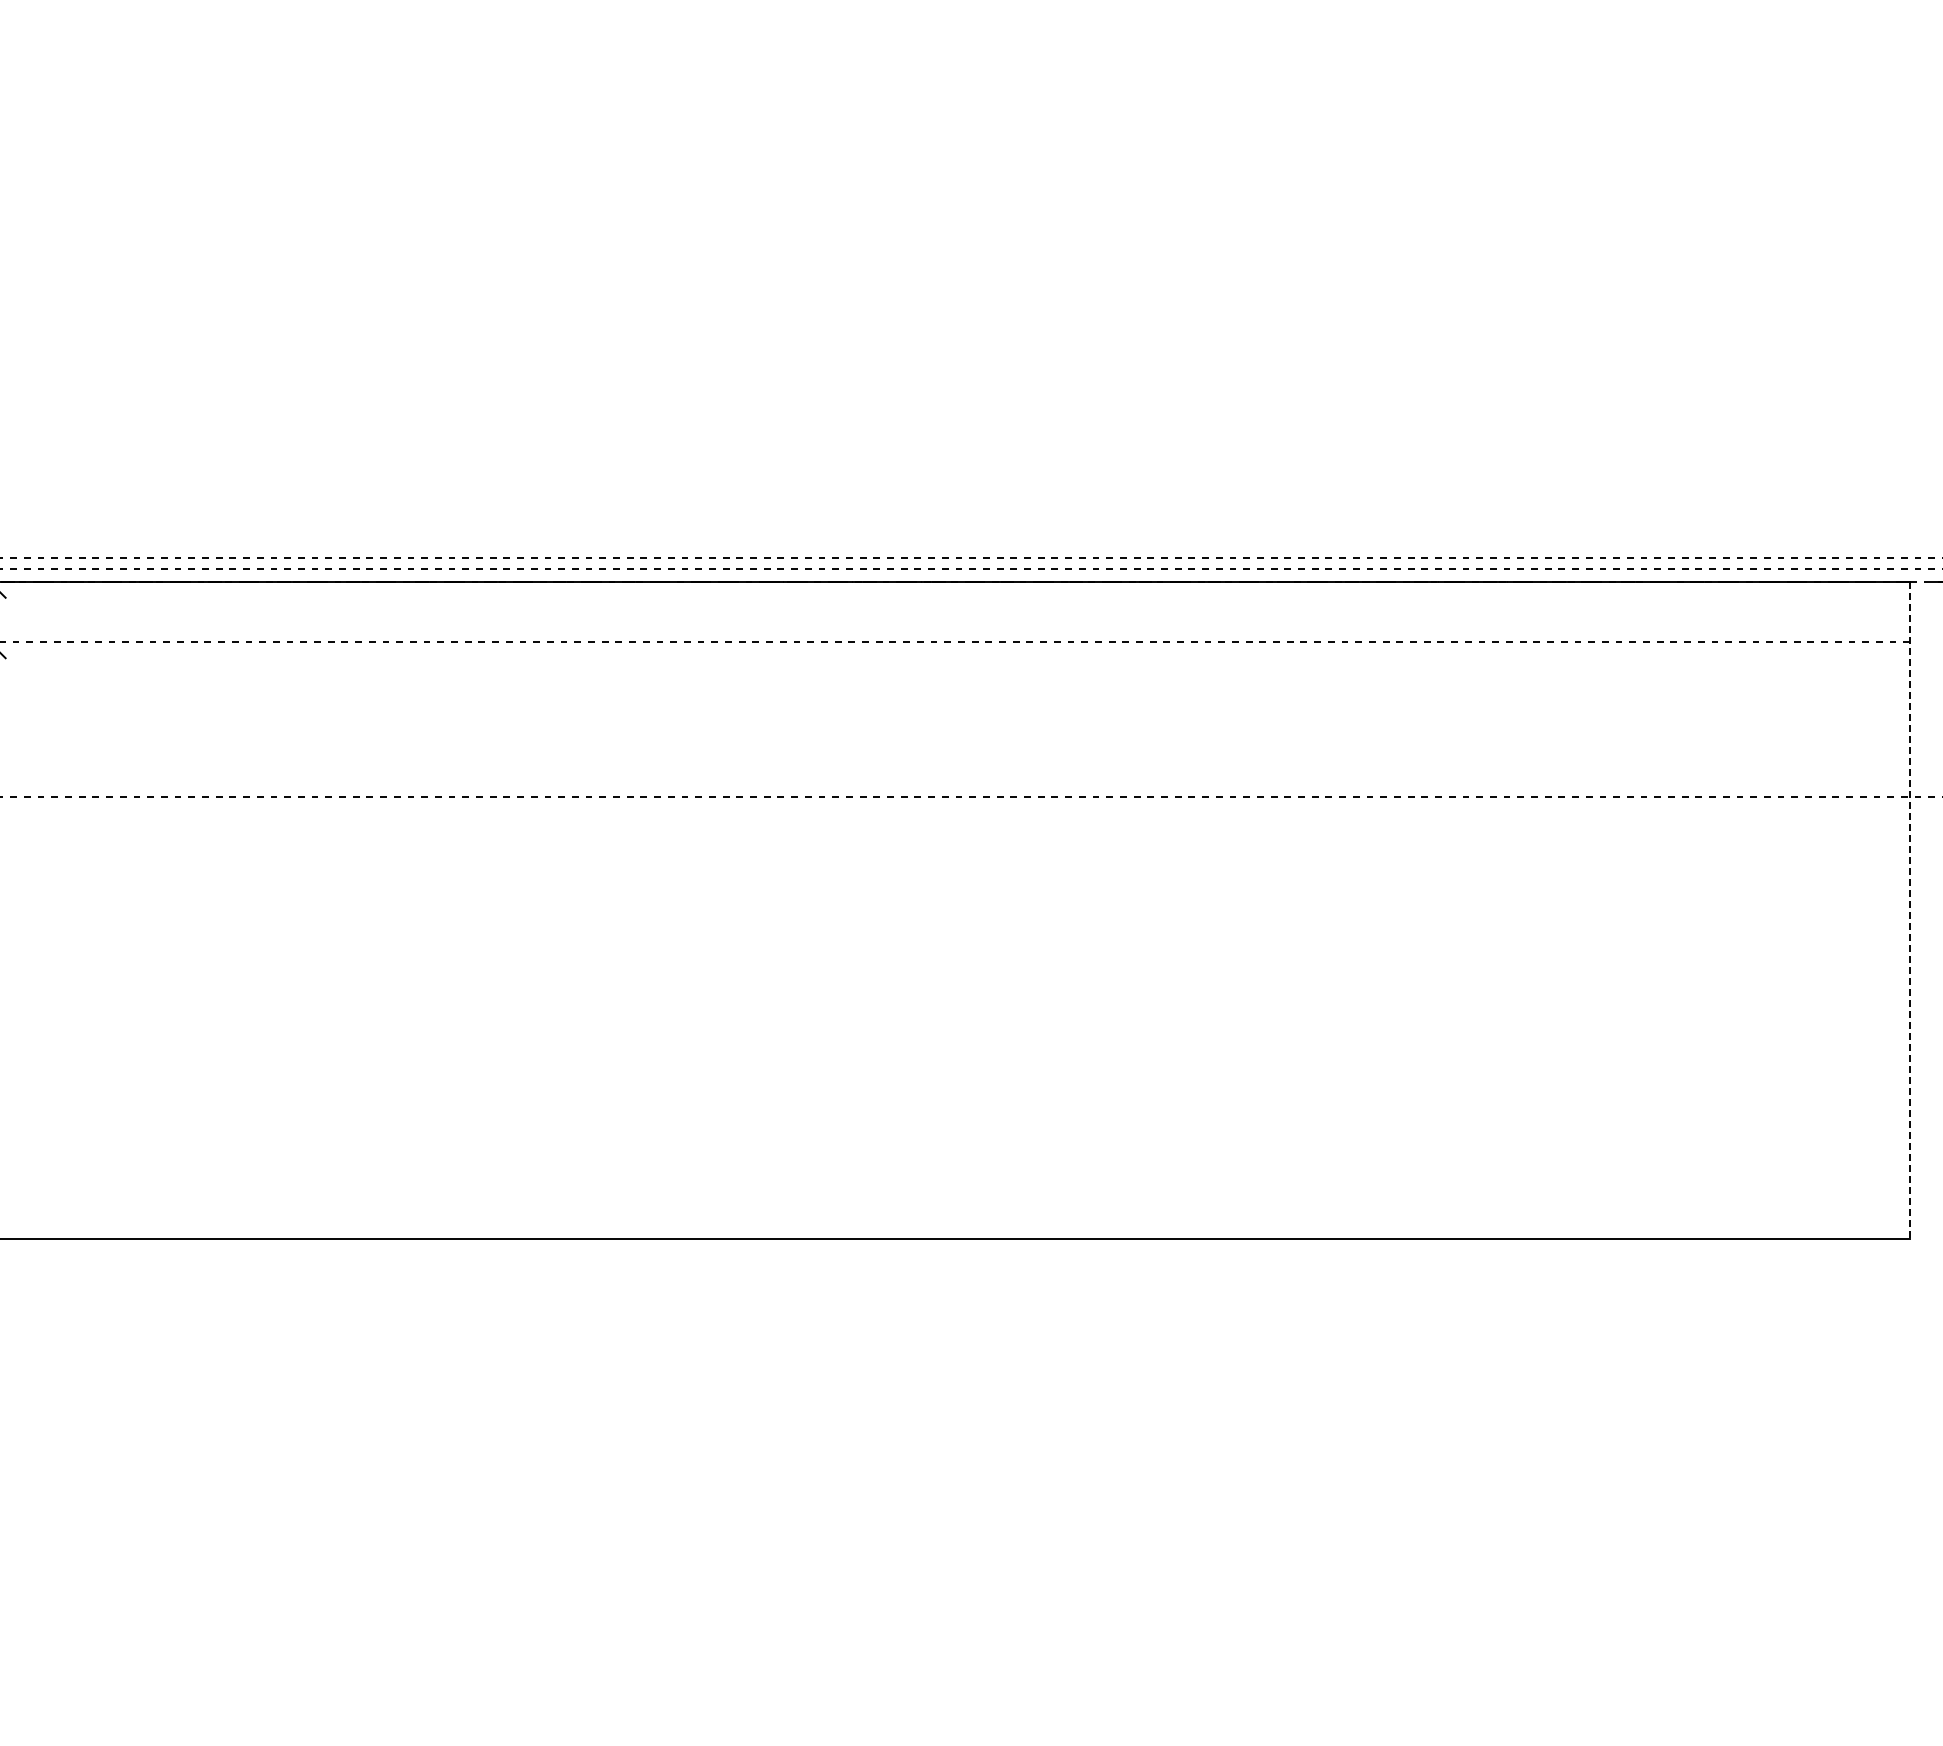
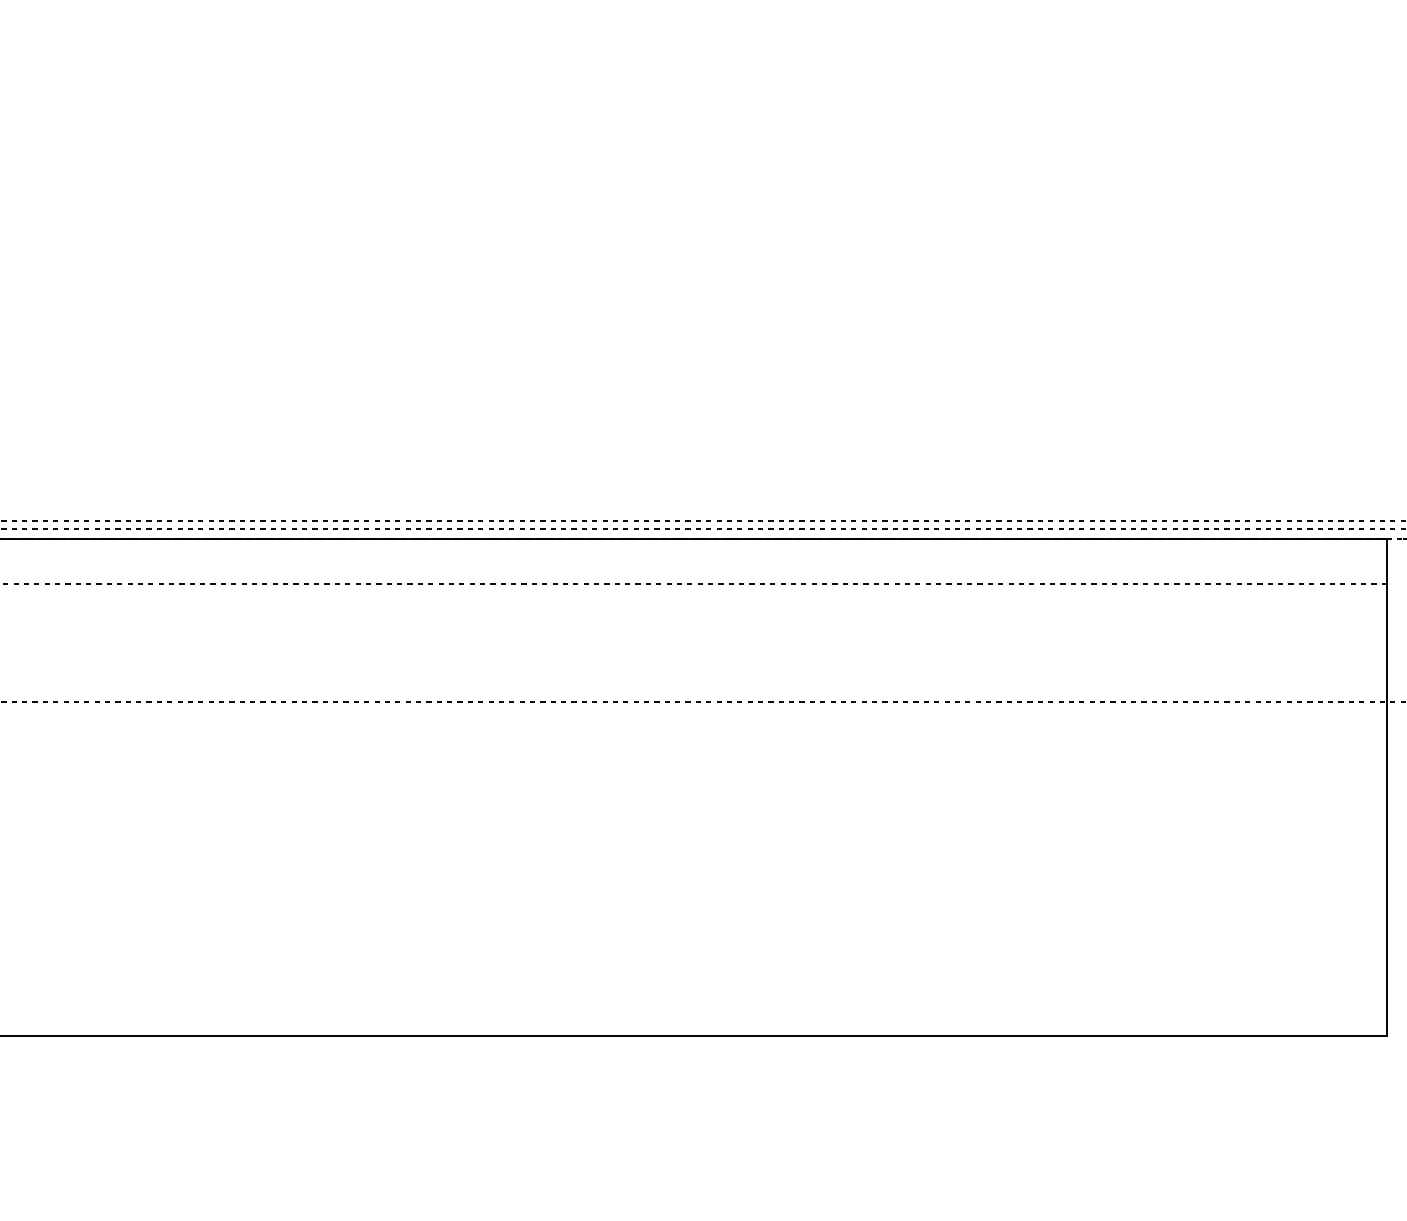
line: (1910, 910) -> (1387, 787), dashed -> solid

